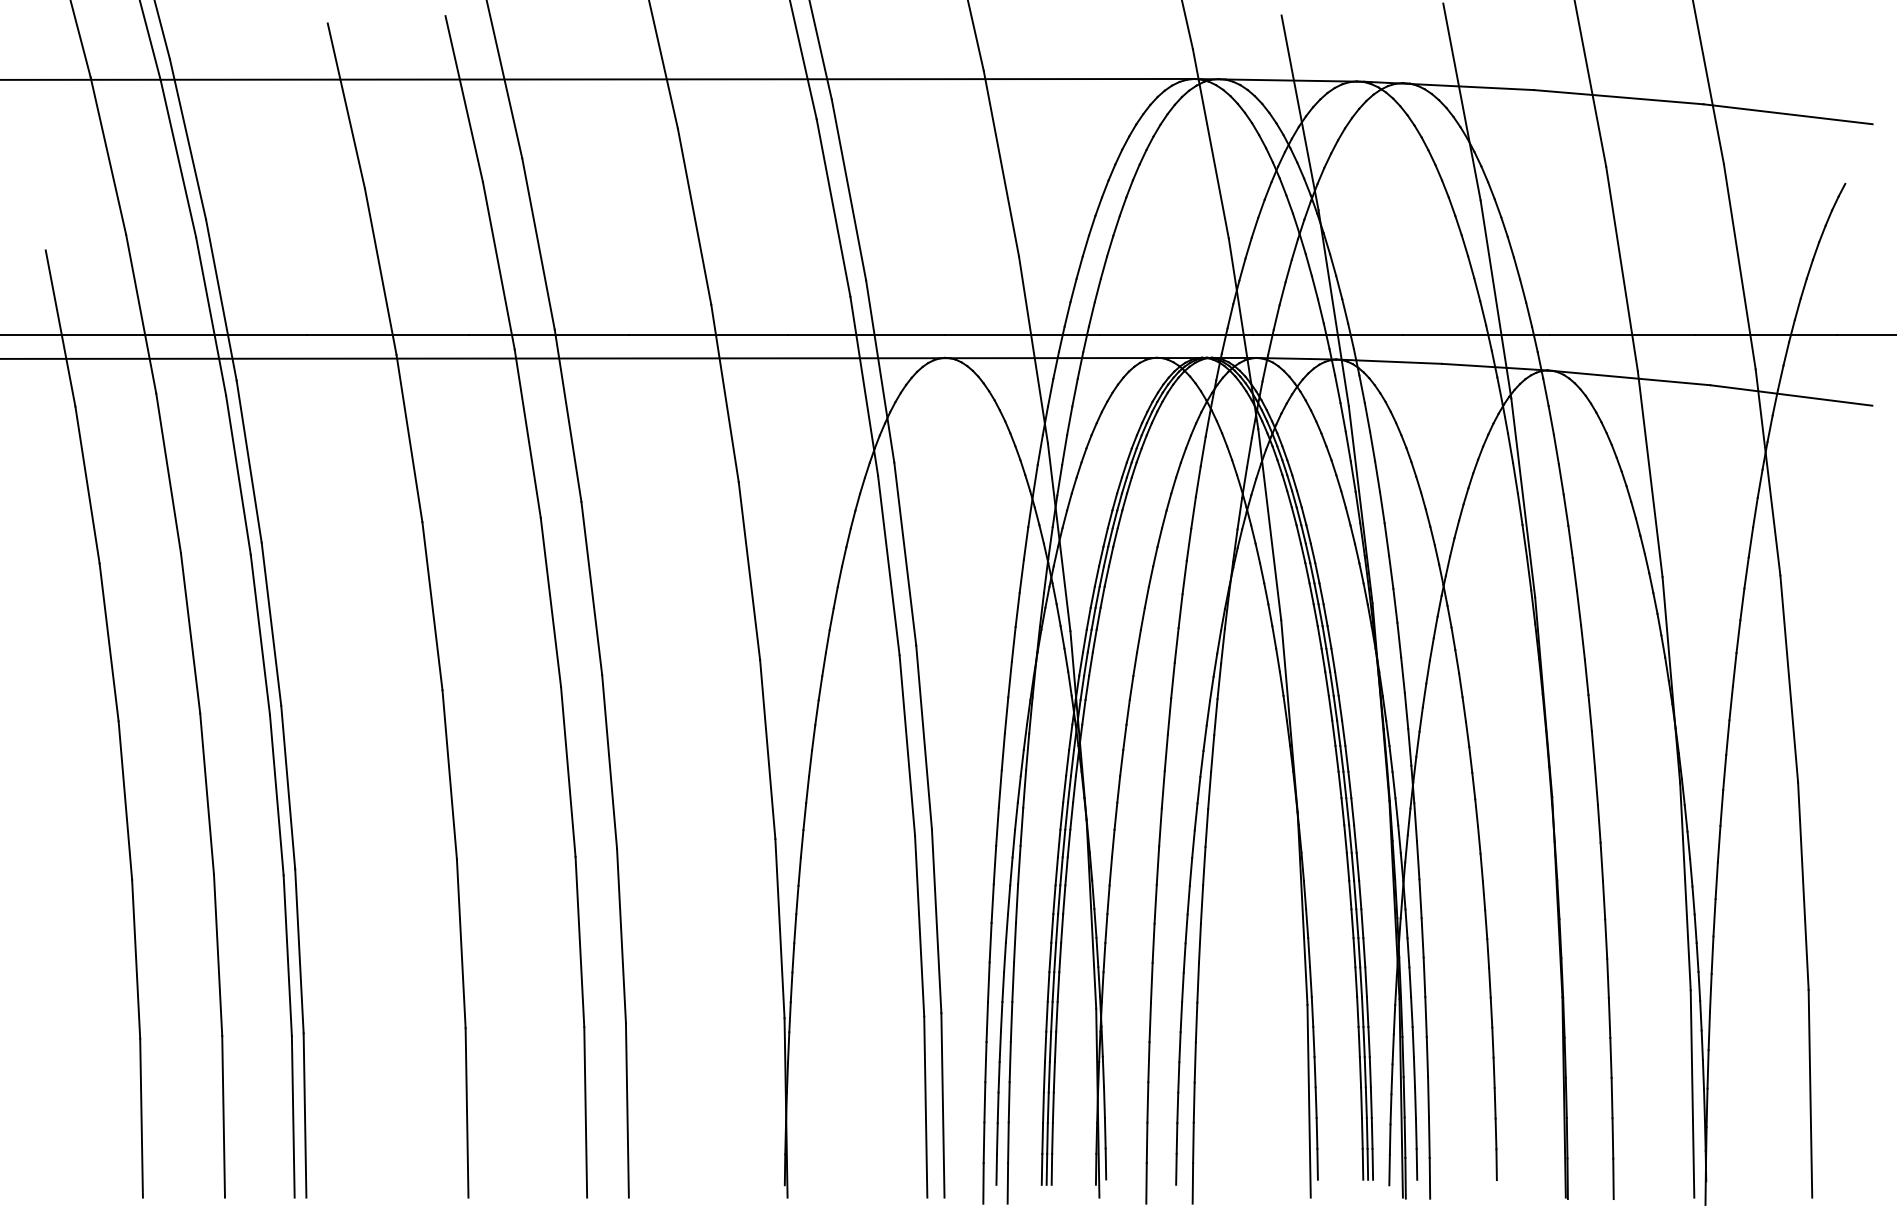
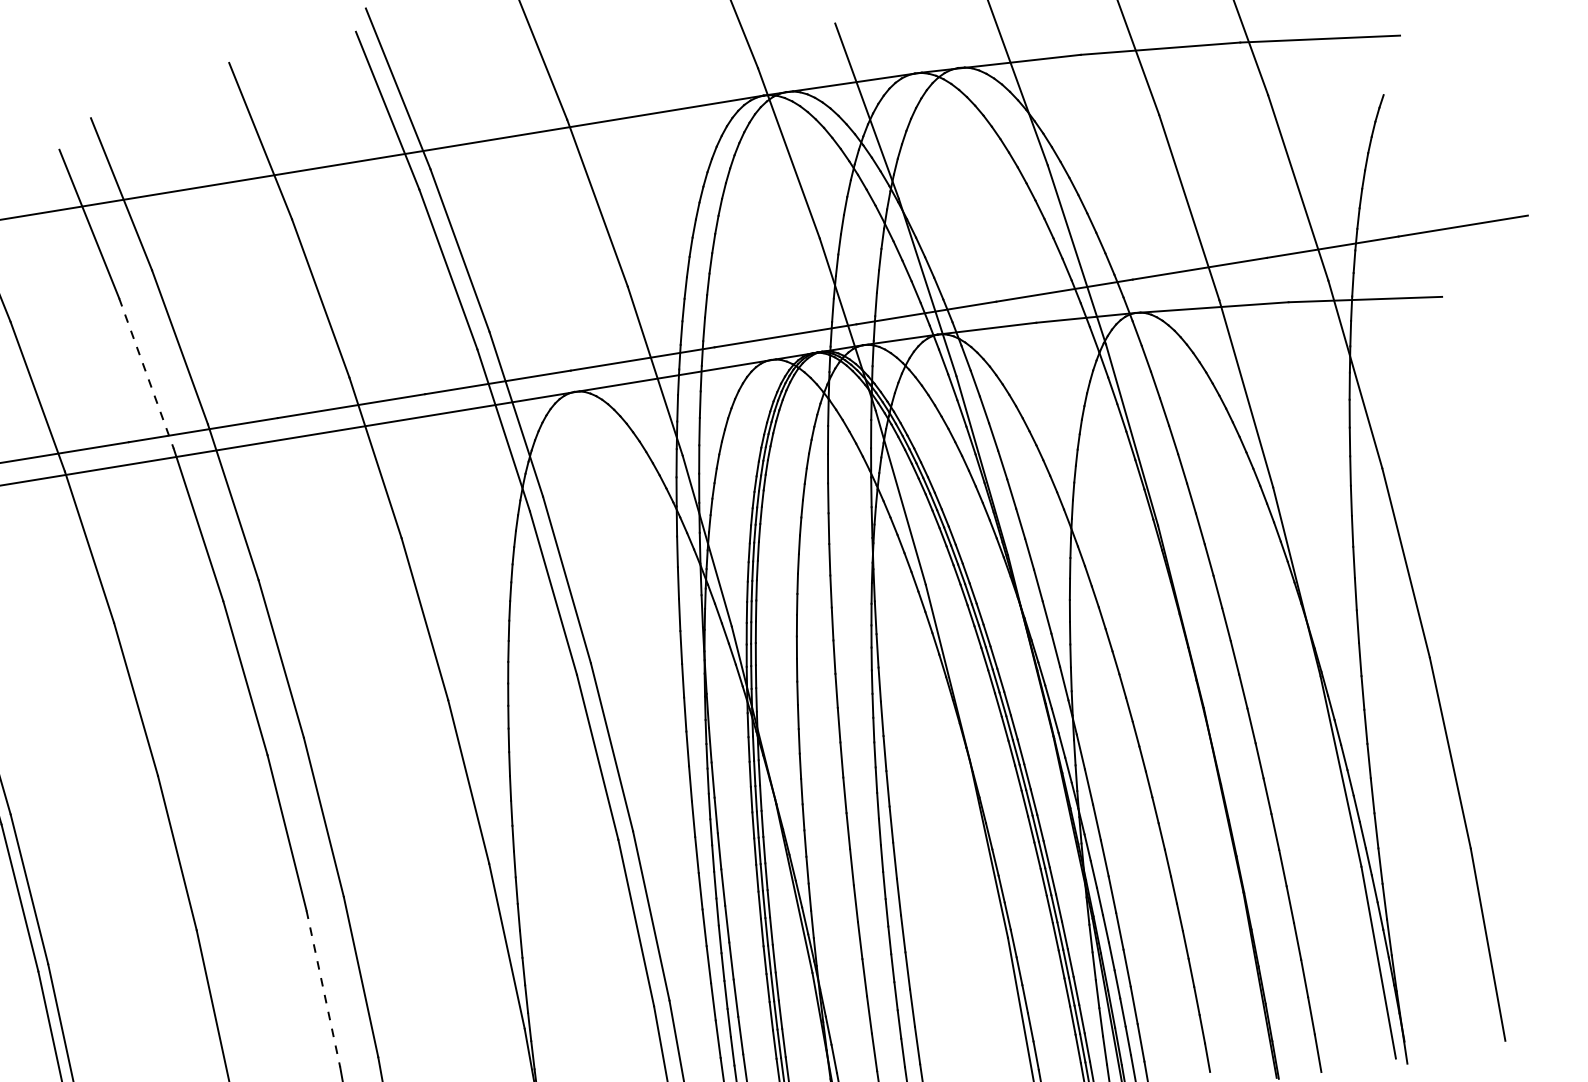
line: (498, 266) -> (146, 374), solid -> dashed
line: (579, 942) -> (323, 989), solid -> dashed

